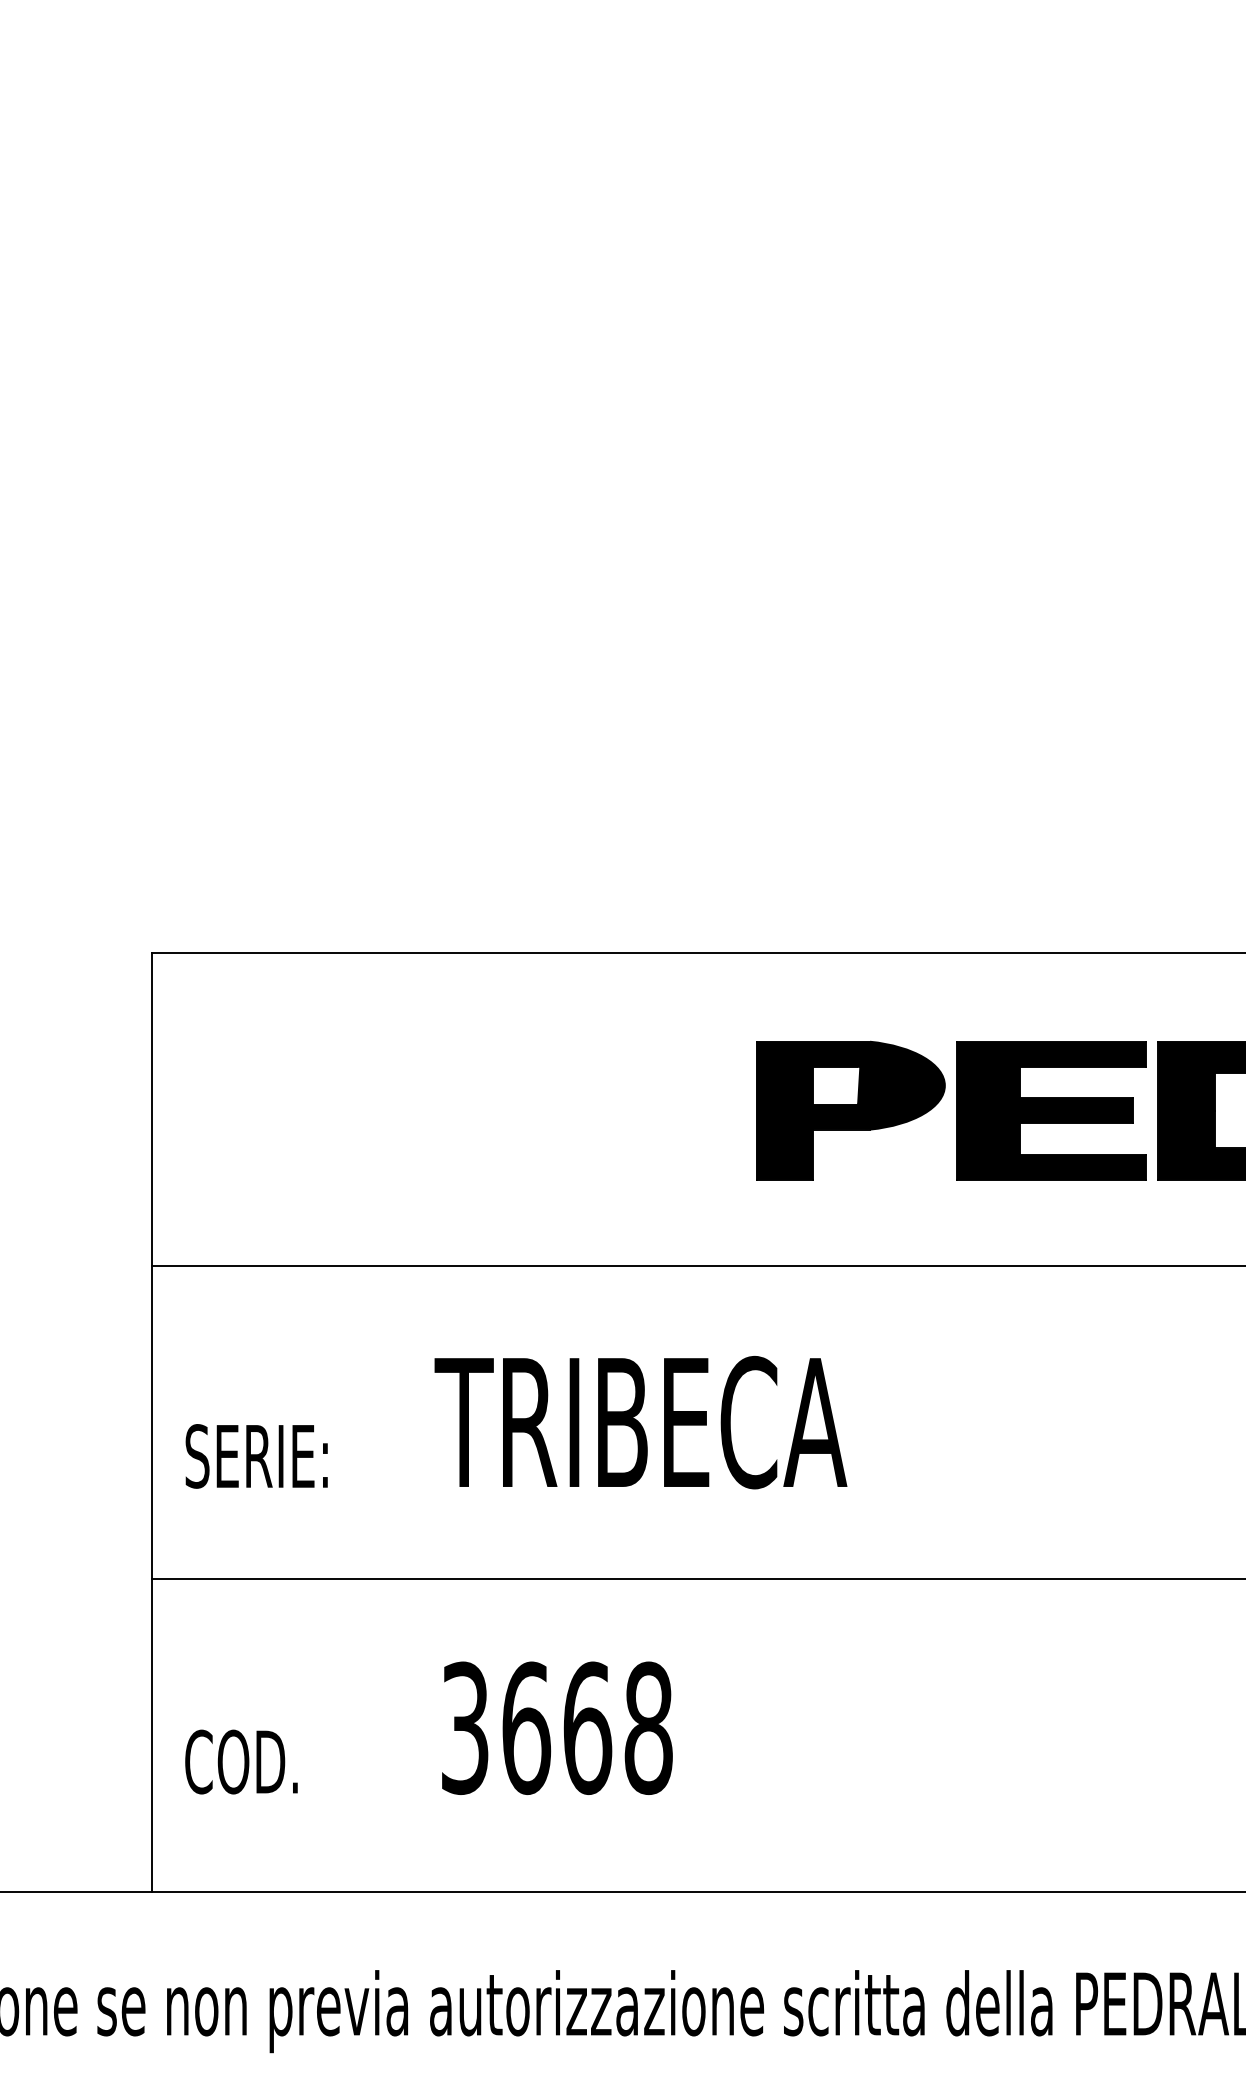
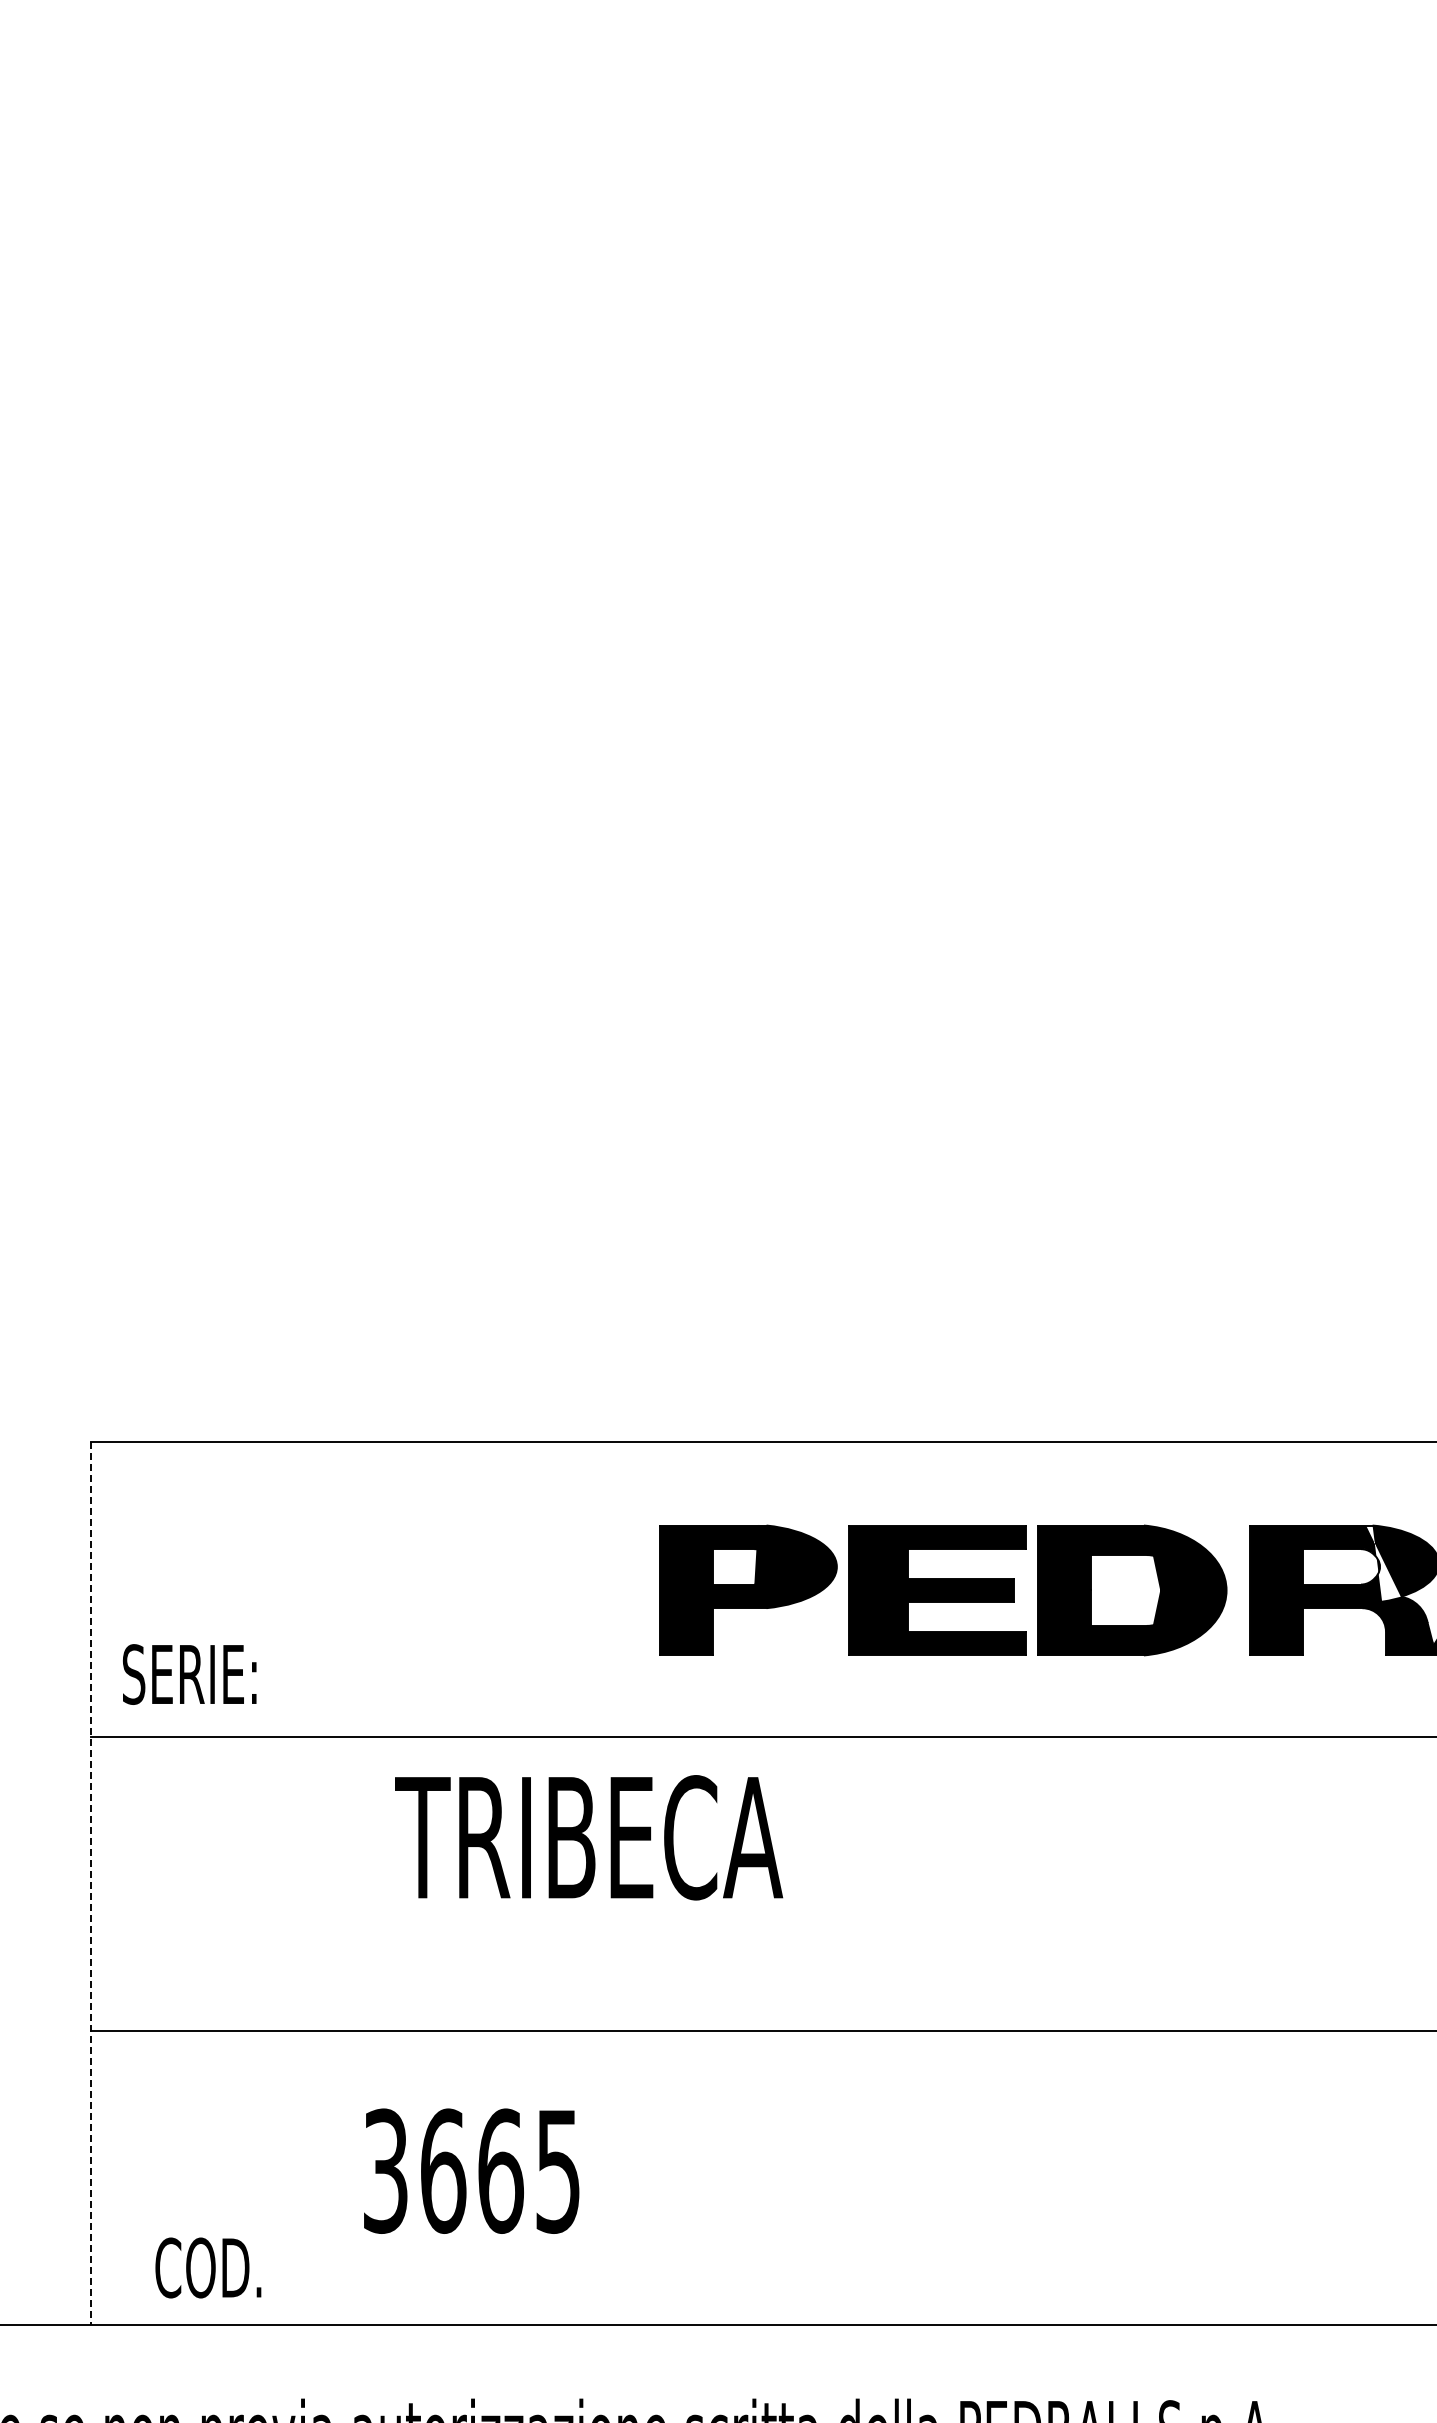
text: (641, 1422) -> (589, 1837), moved
line: (151, 1423) -> (90, 1884), solid -> dashed
text: (256, 1456) -> (189, 1674), moved
text: (648, 1727) -> (558, 2170), 3668 -> 3665
text: (241, 1761) -> (208, 2267), moved

